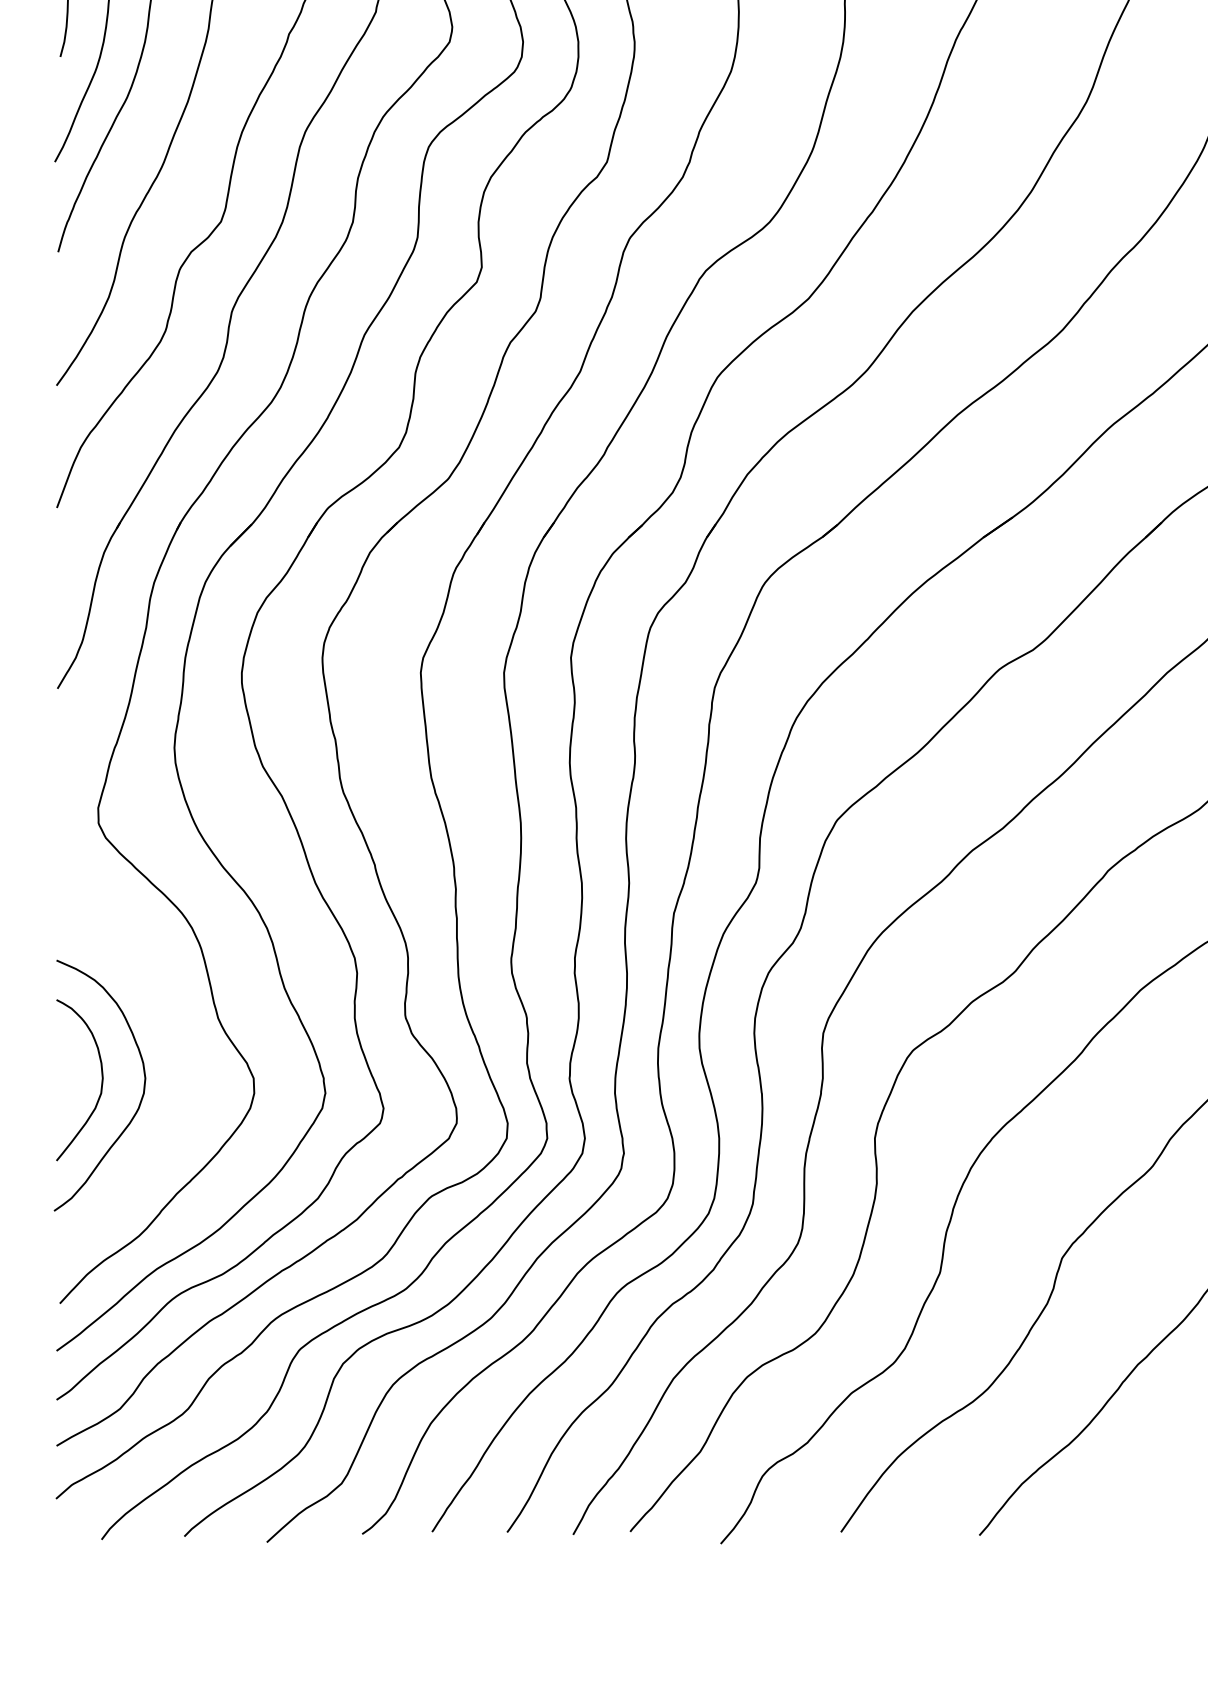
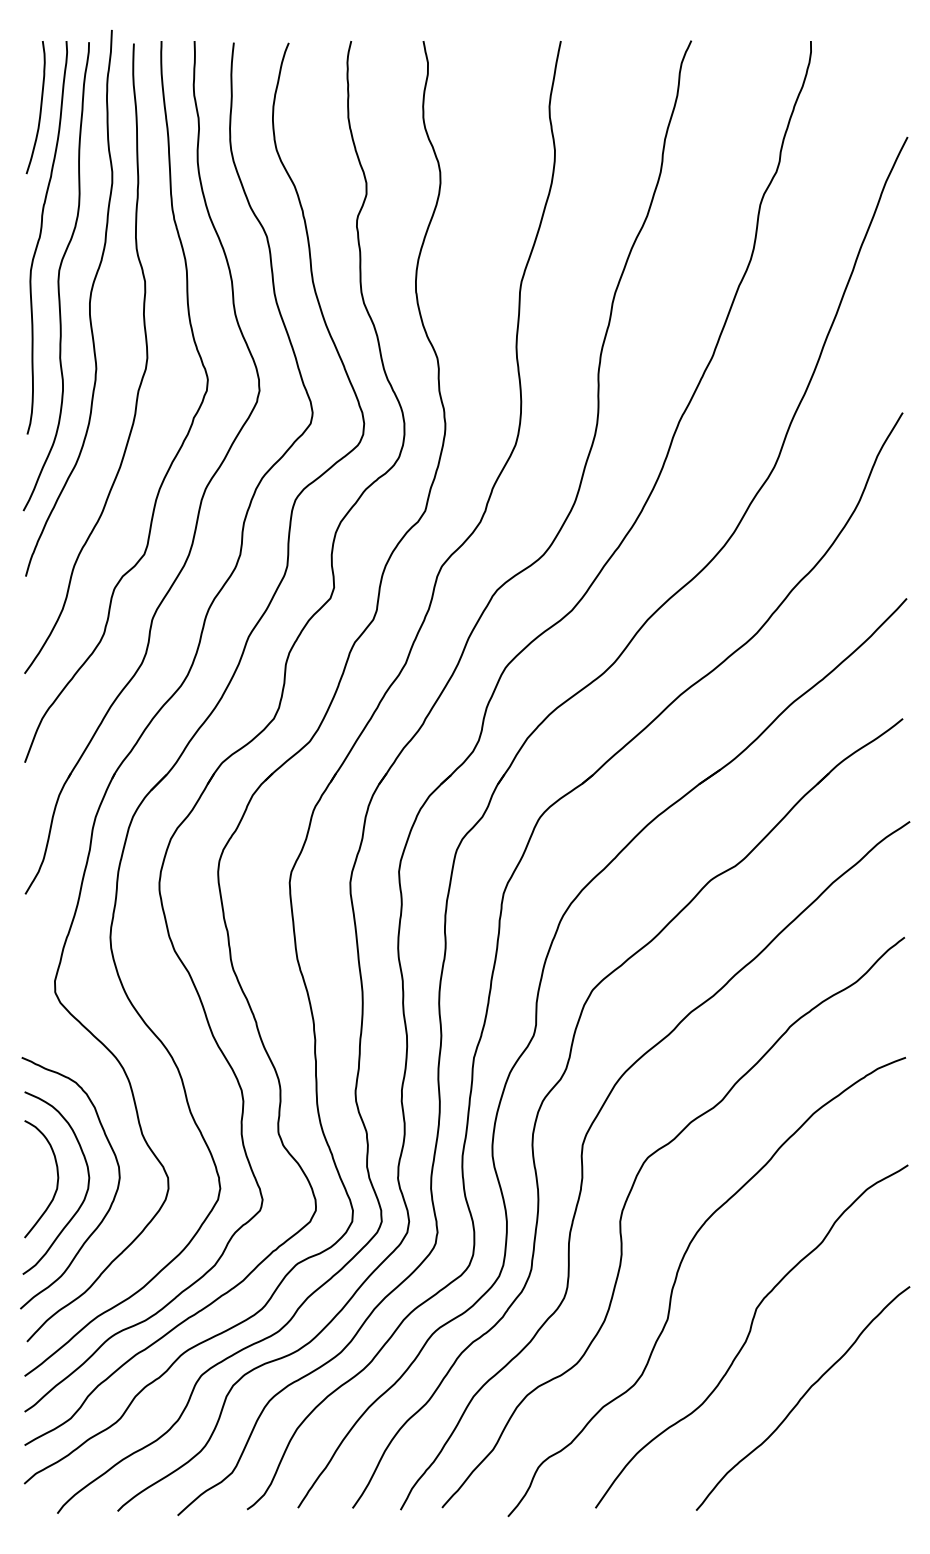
curve: (174, 1114) -> (110, 1204), added

